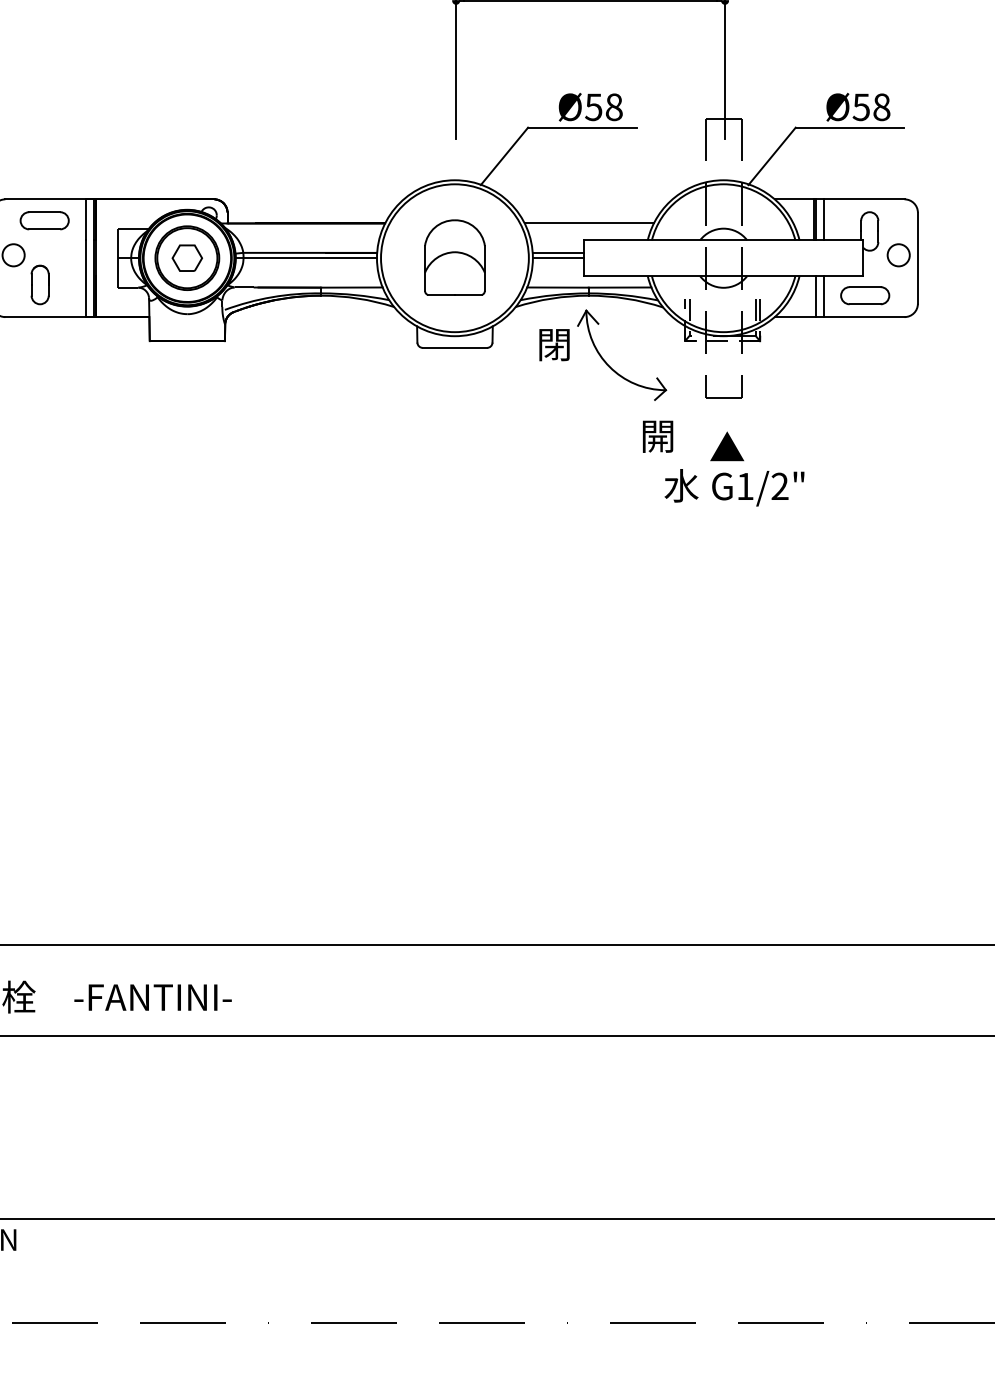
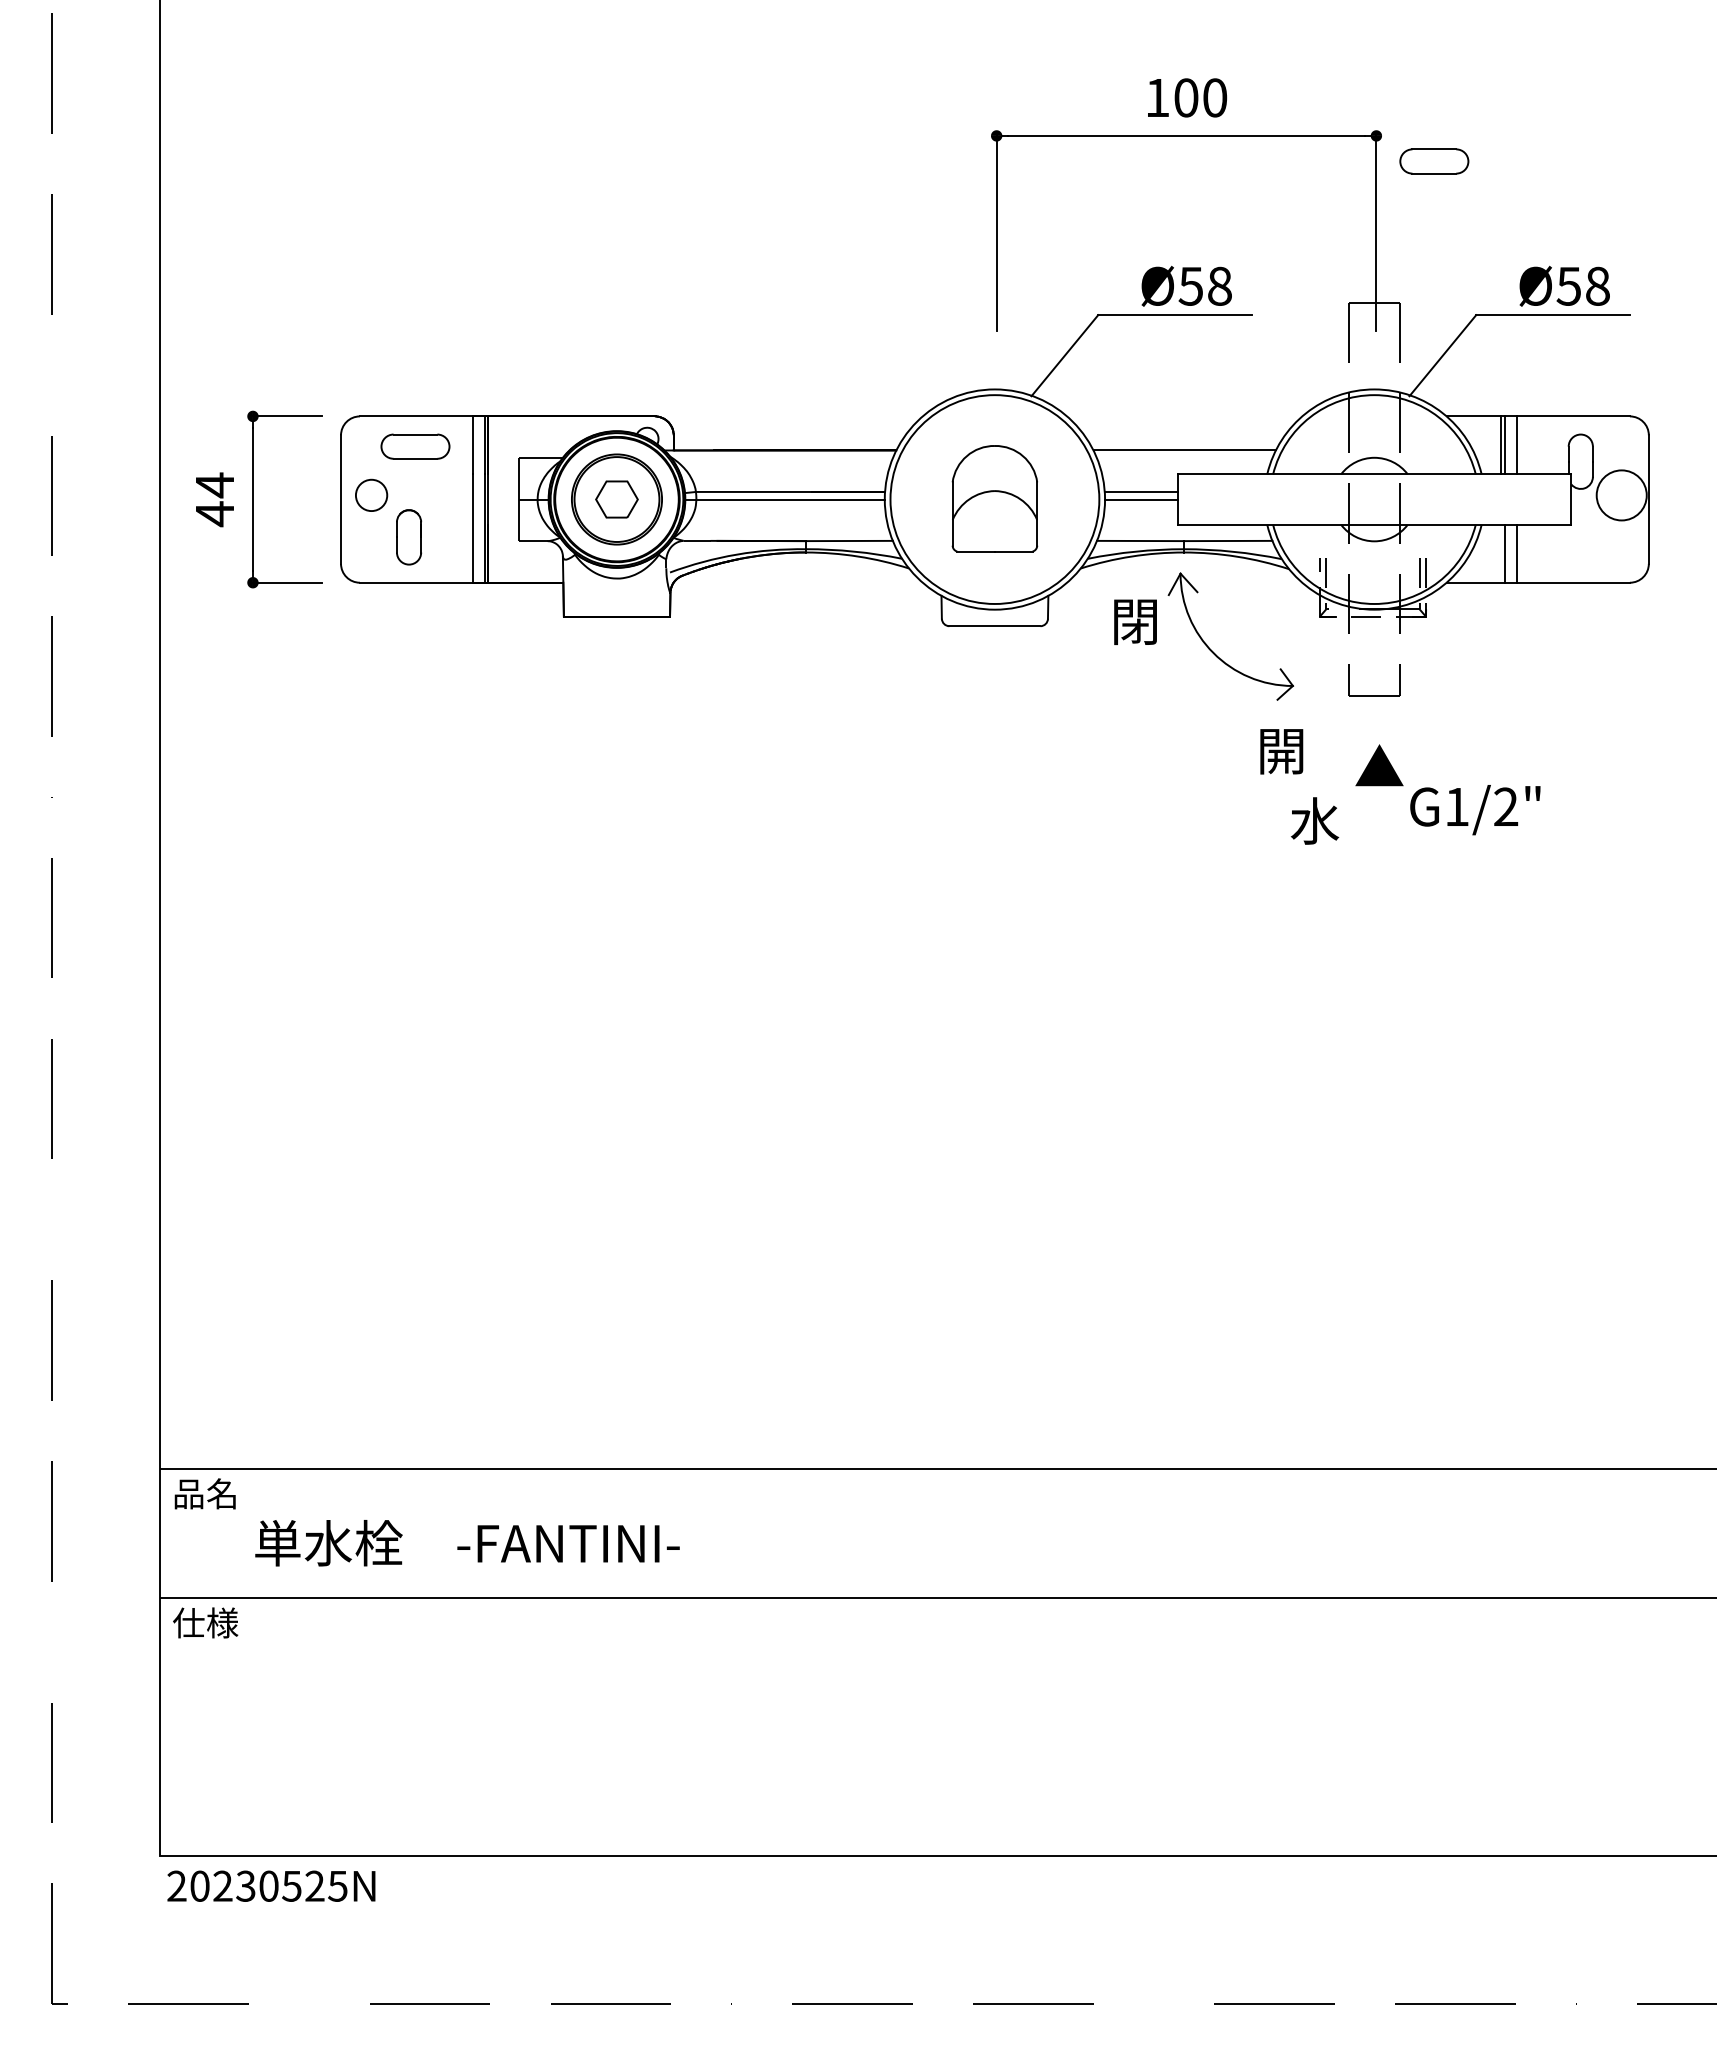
circle: (898, 255) -> (1621, 495), size x1.6
part: (865, 295) -> (1434, 161), moved
text: (758, 489) -> (1475, 810), moved

